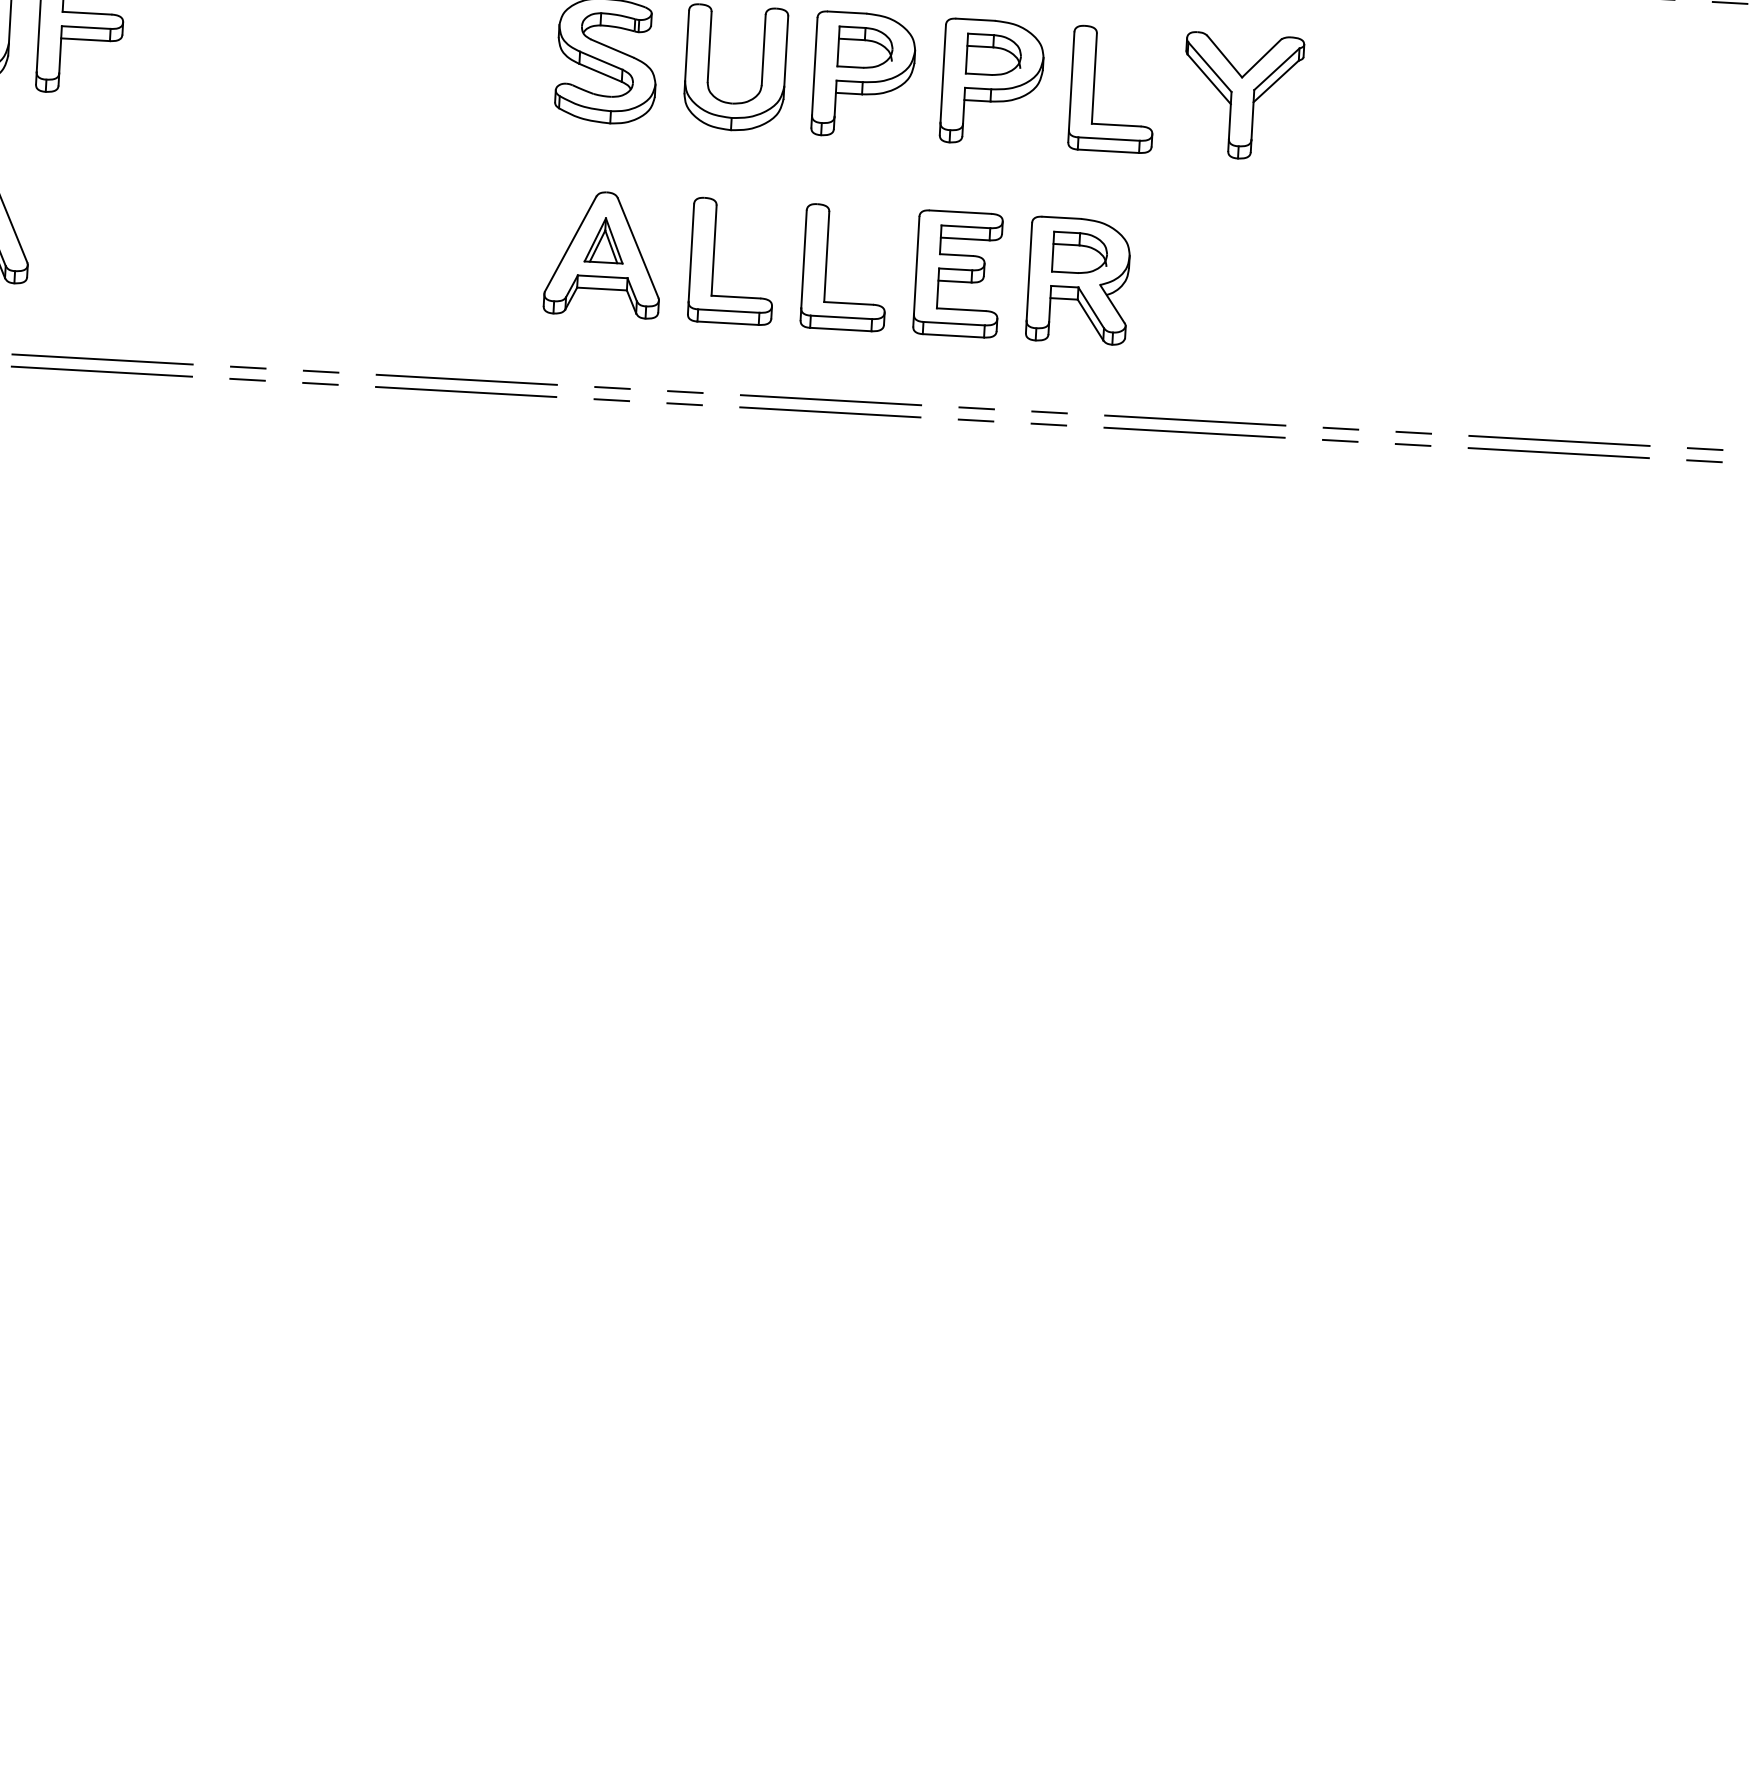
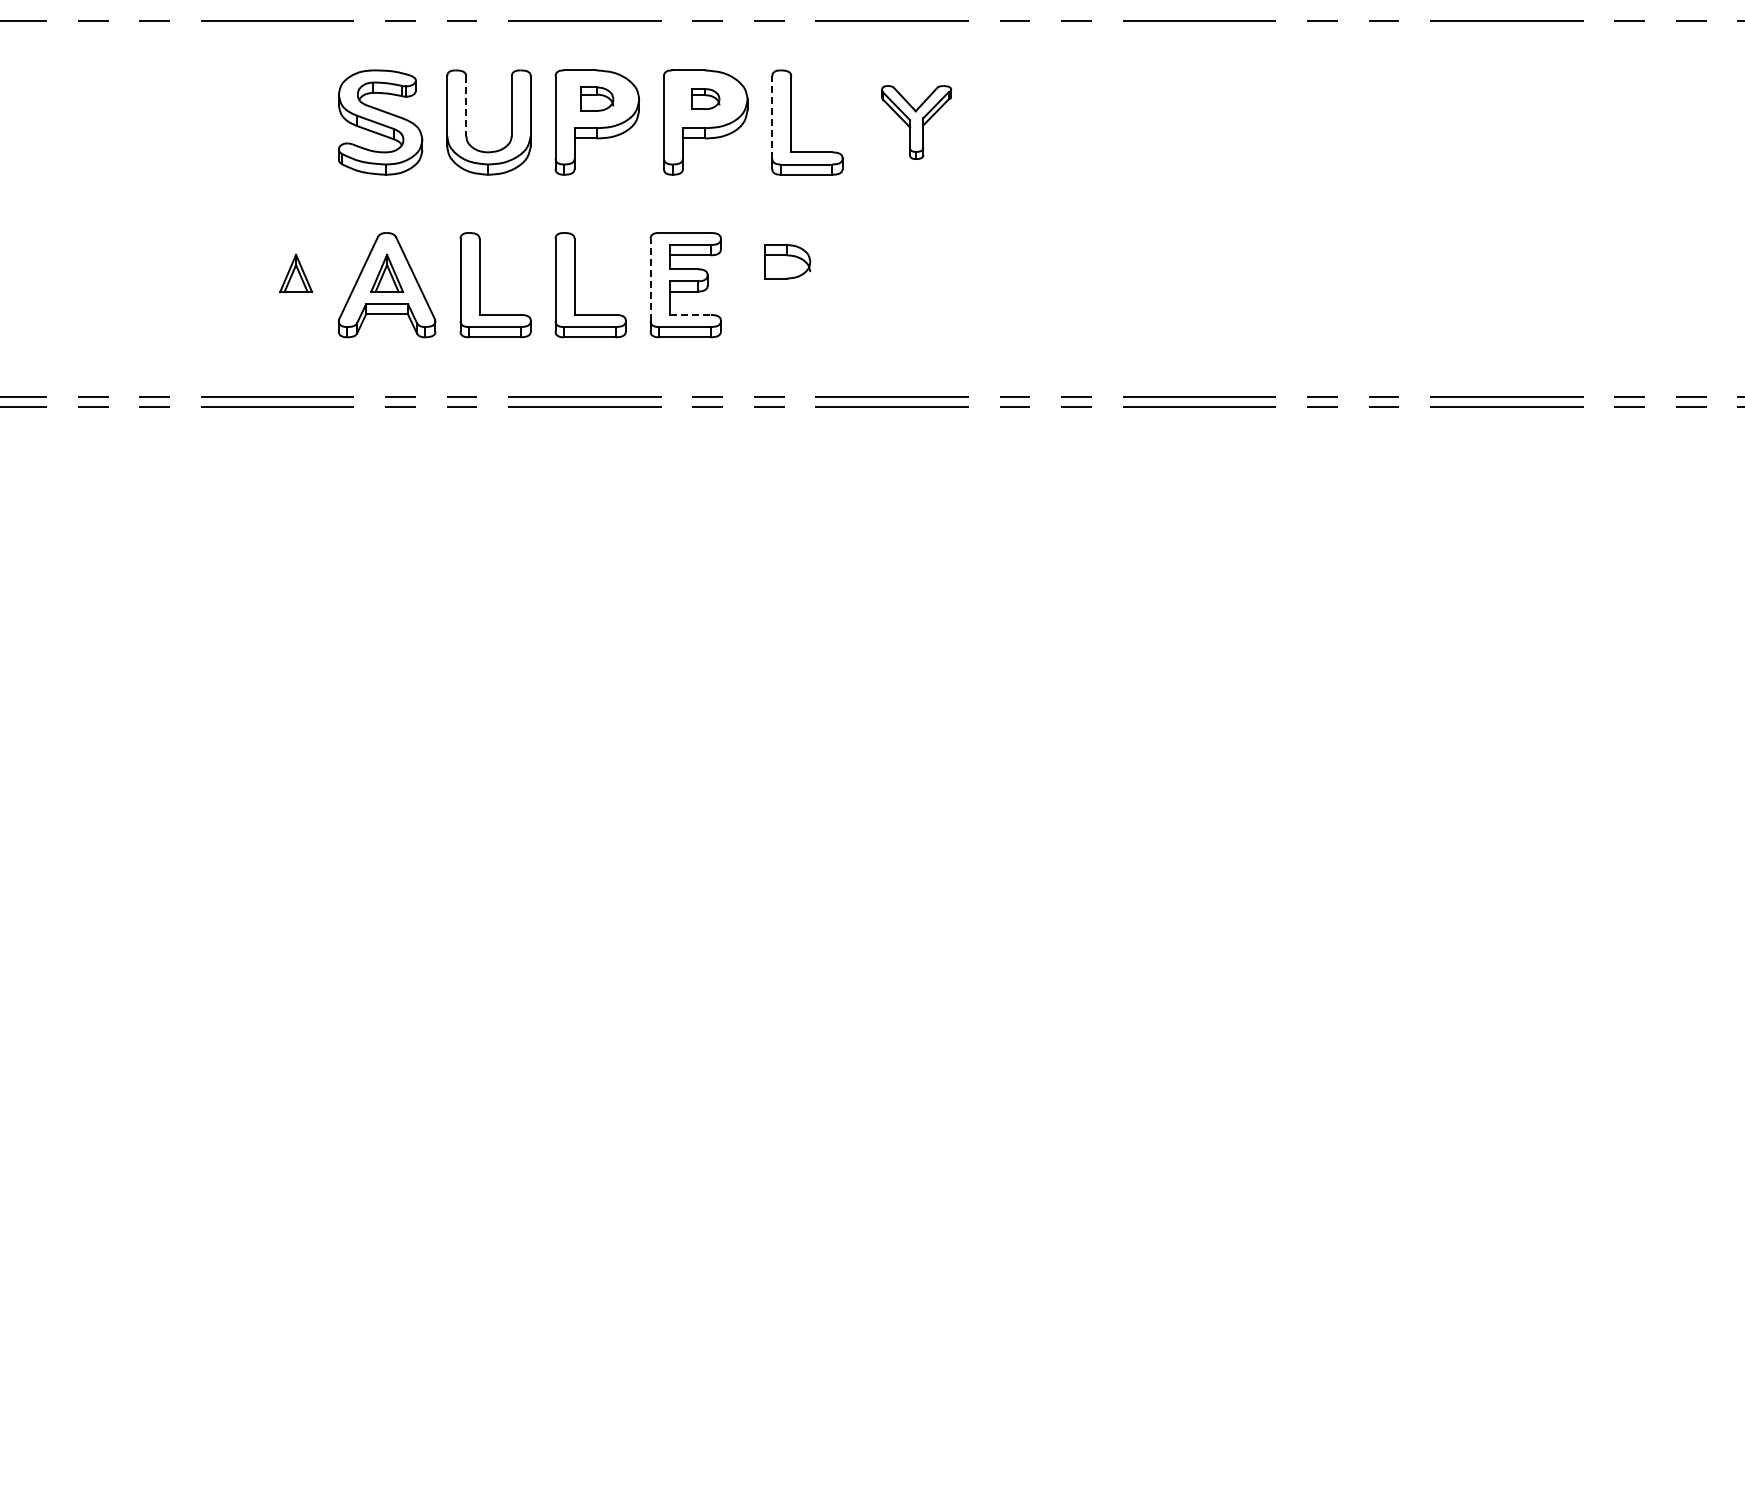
line: (710, 46) -> (466, 105), solid -> dashed
part: (865, 46) -> (597, 98), size x0.7
part: (993, 54) -> (705, 98), size x0.6
line: (1071, 79) -> (772, 116), solid -> dashed
part: (1242, 96) -> (916, 122), size x0.7
part: (497, 234) -> (296, 273), added
line: (916, 265) -> (650, 279), solid -> dashed
part: (1078, 281) -> (787, 285), removed
line: (961, 309) -> (690, 314), solid -> dashed

